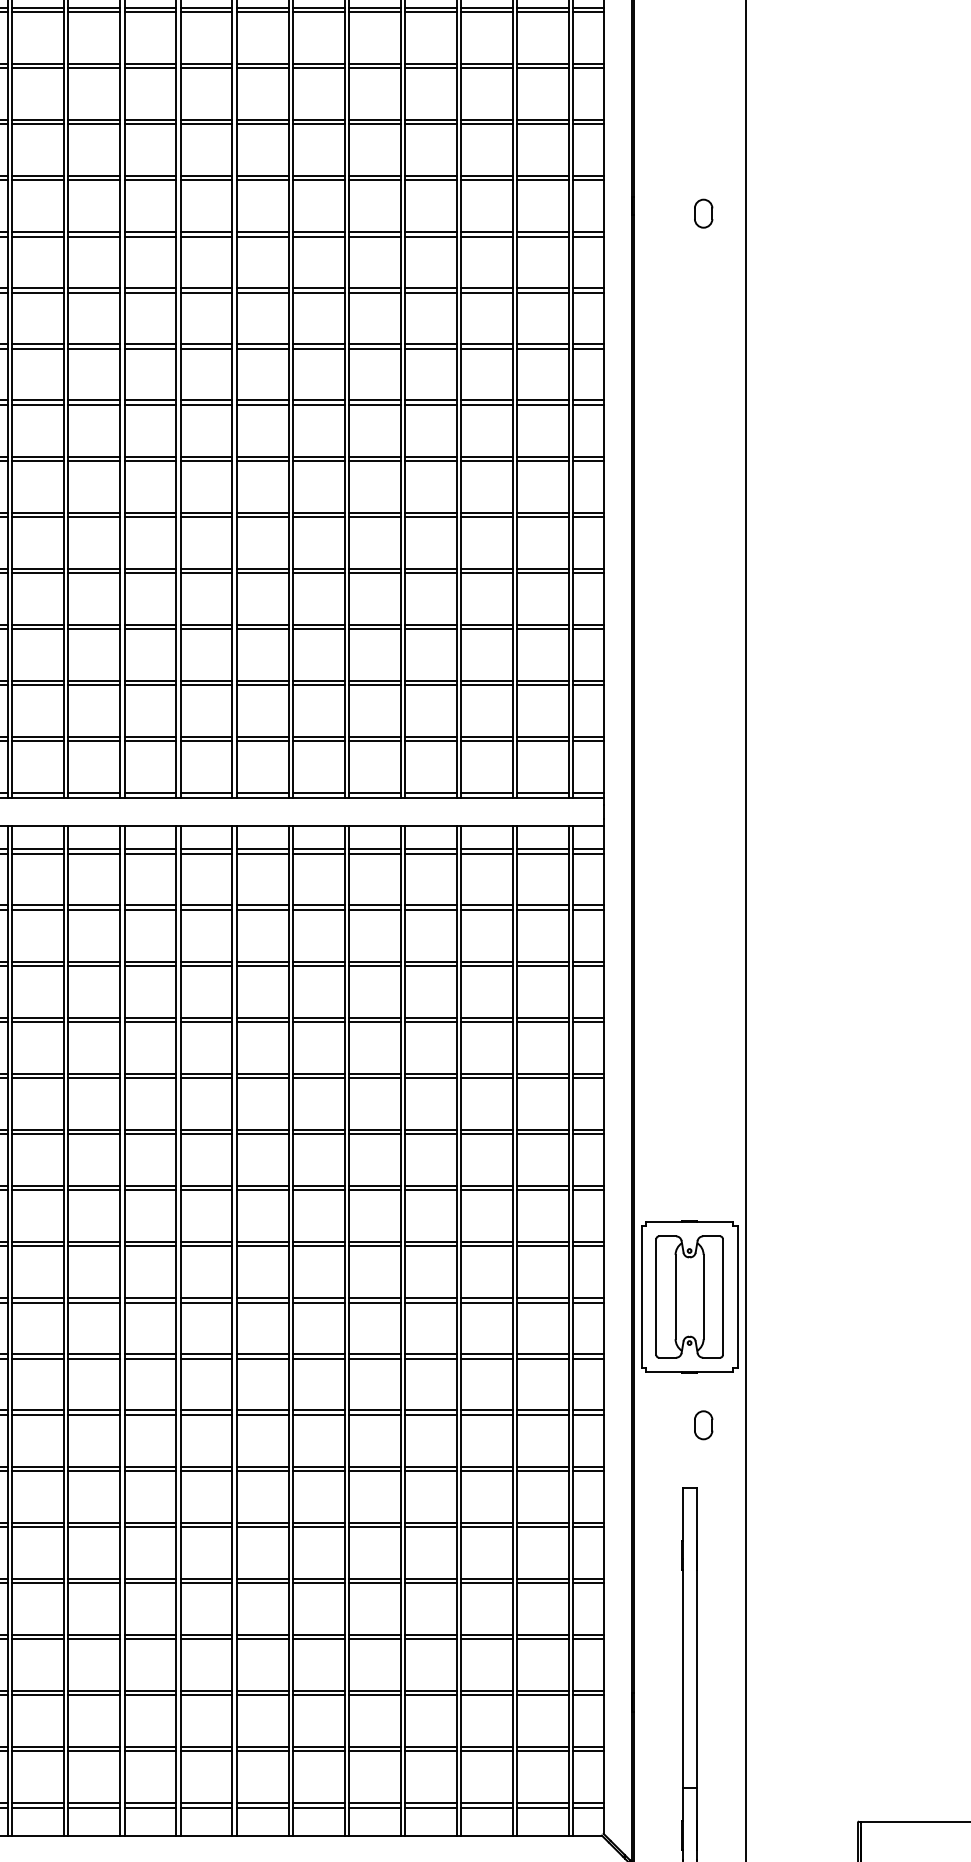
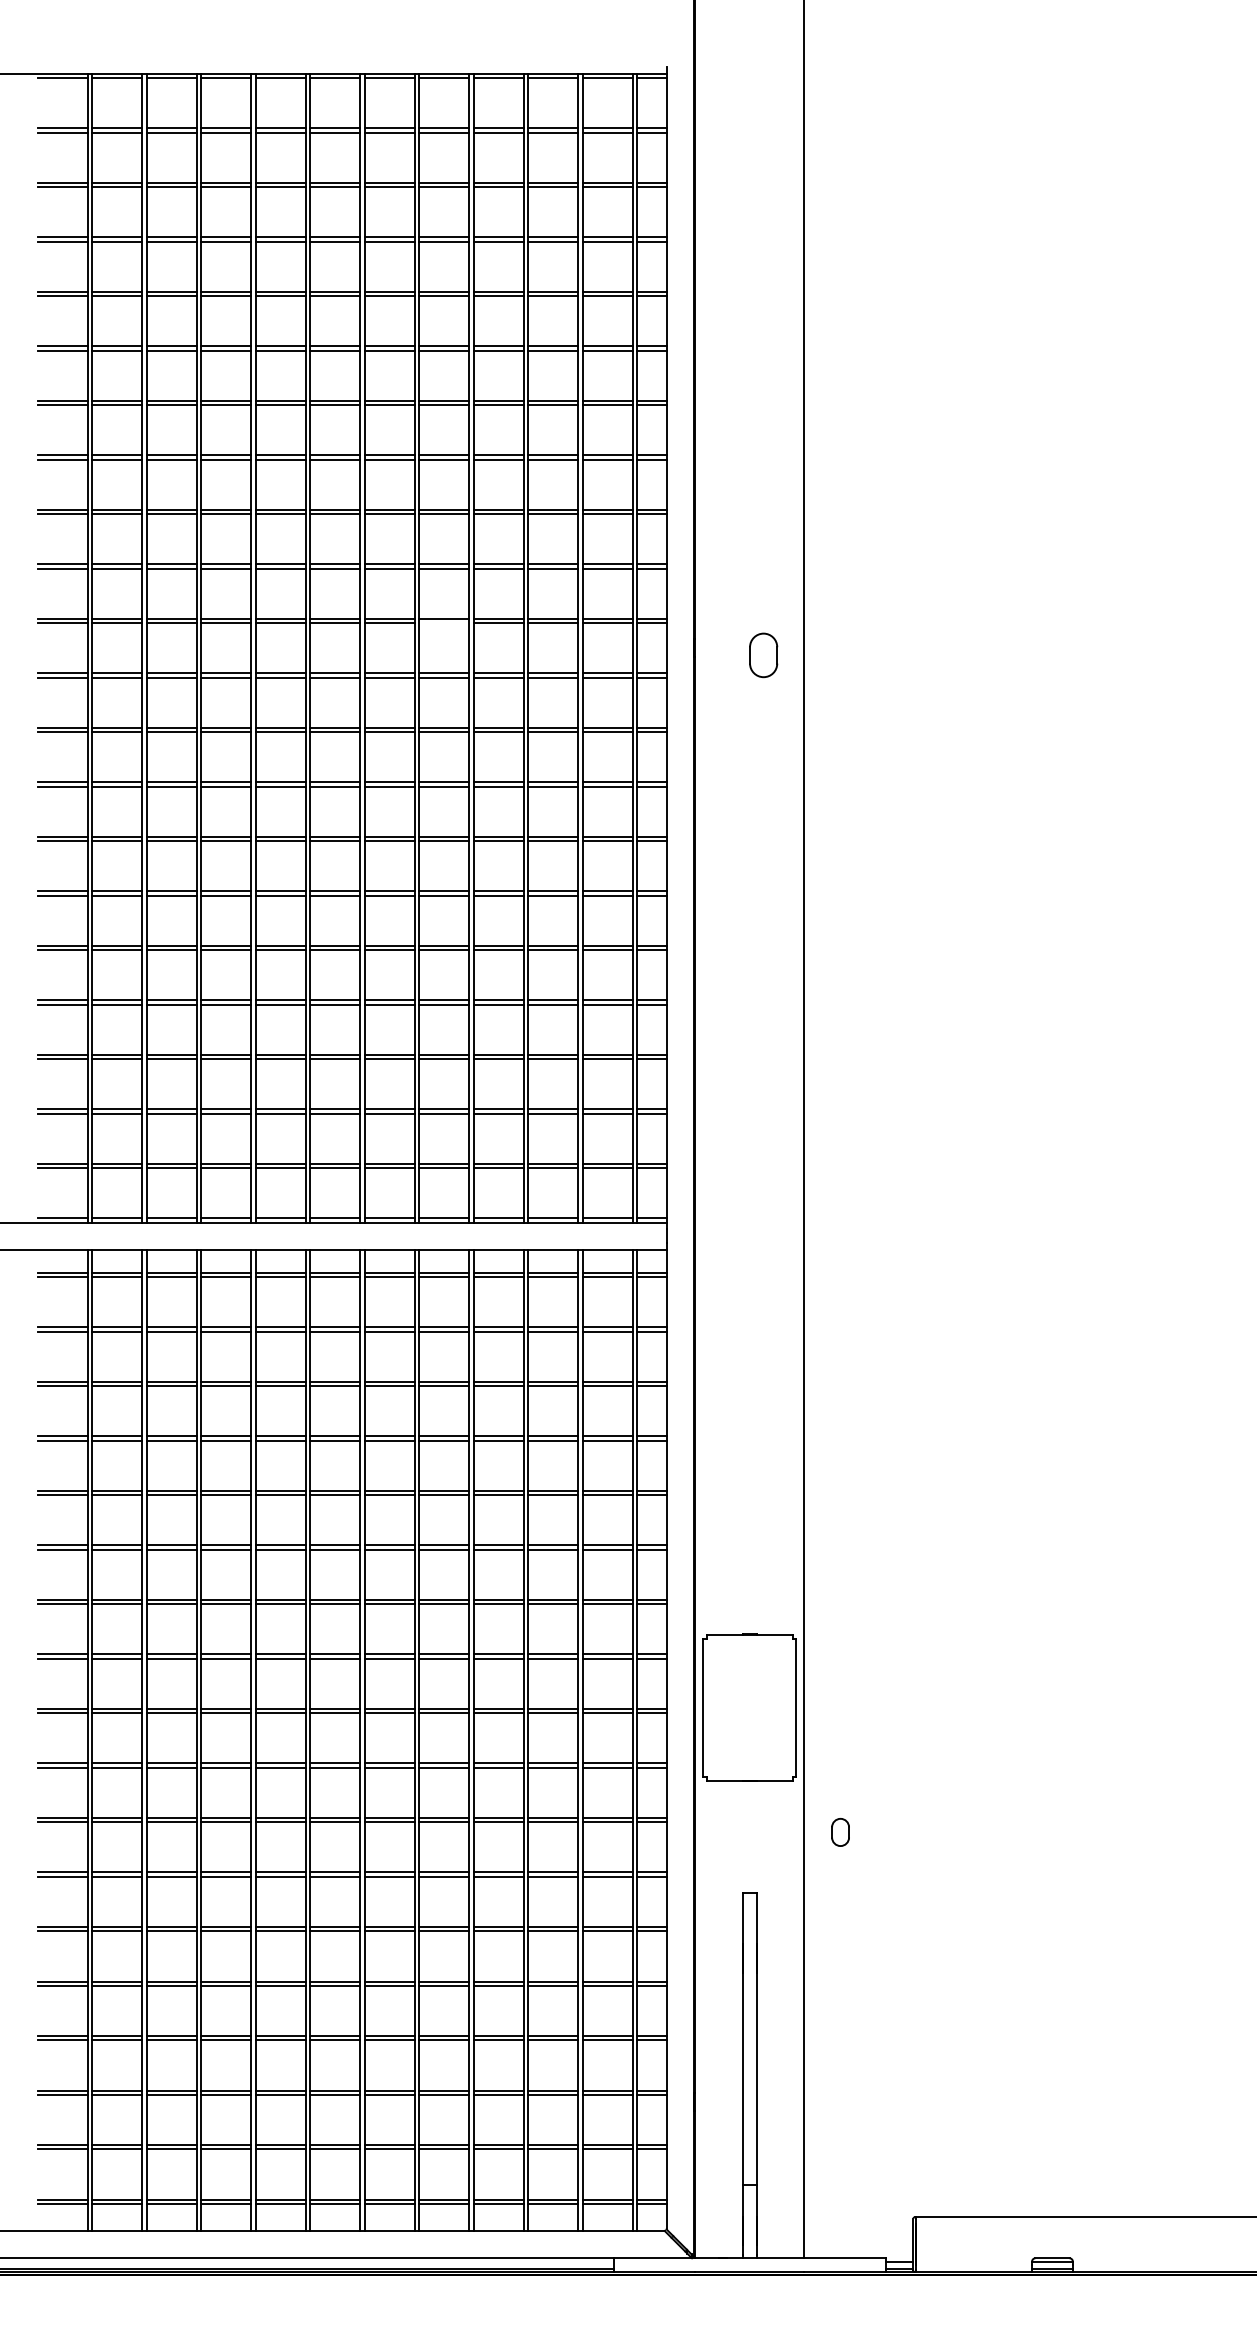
line: (375, 180) -> (444, 623), removed
part: (703, 213) -> (763, 655), size x1.6
part: (689, 1296) -> (749, 1707), removed
part: (703, 1425) -> (840, 1832), moved

